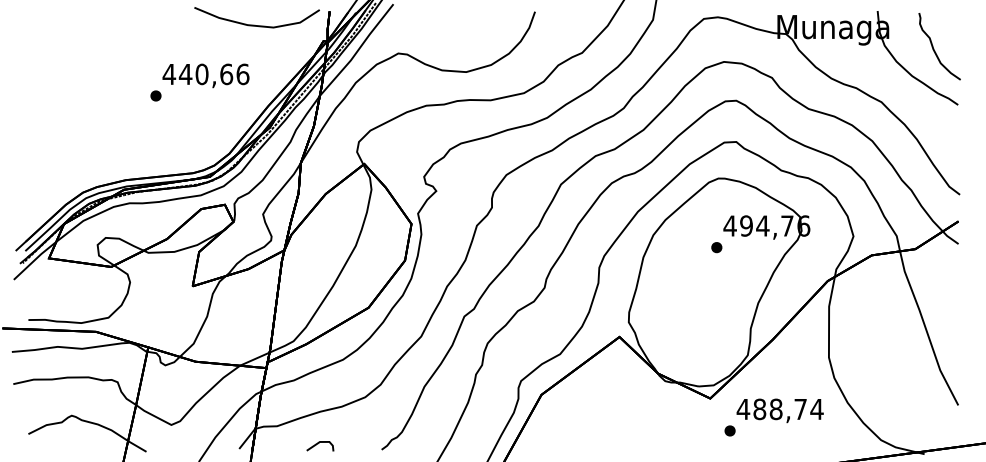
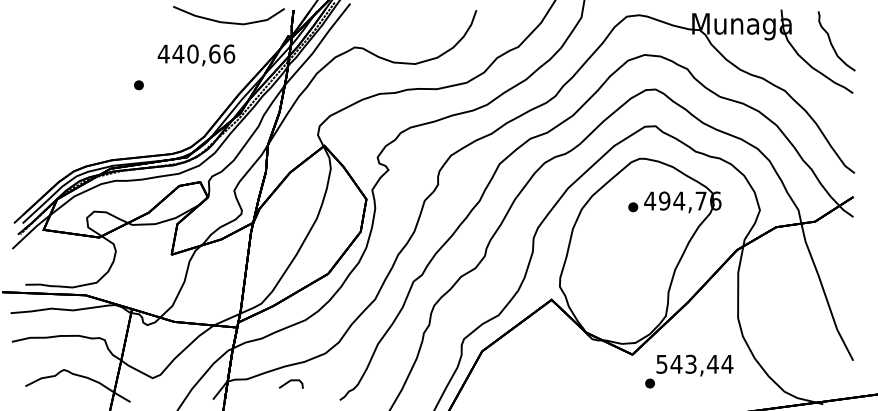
text: (206, 75) -> (196, 55), moved
part: (717, 247) -> (633, 207), moved
text: (770, 408) -> (686, 363), 488,74 -> 543,44
line: (318, 444) -> (289, 382), moved

